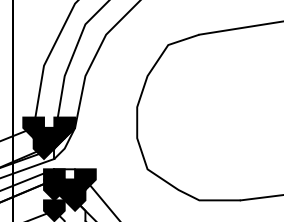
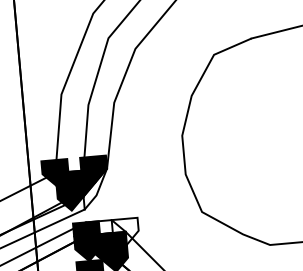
fill: (85, 179) -> (125, 231), removed

